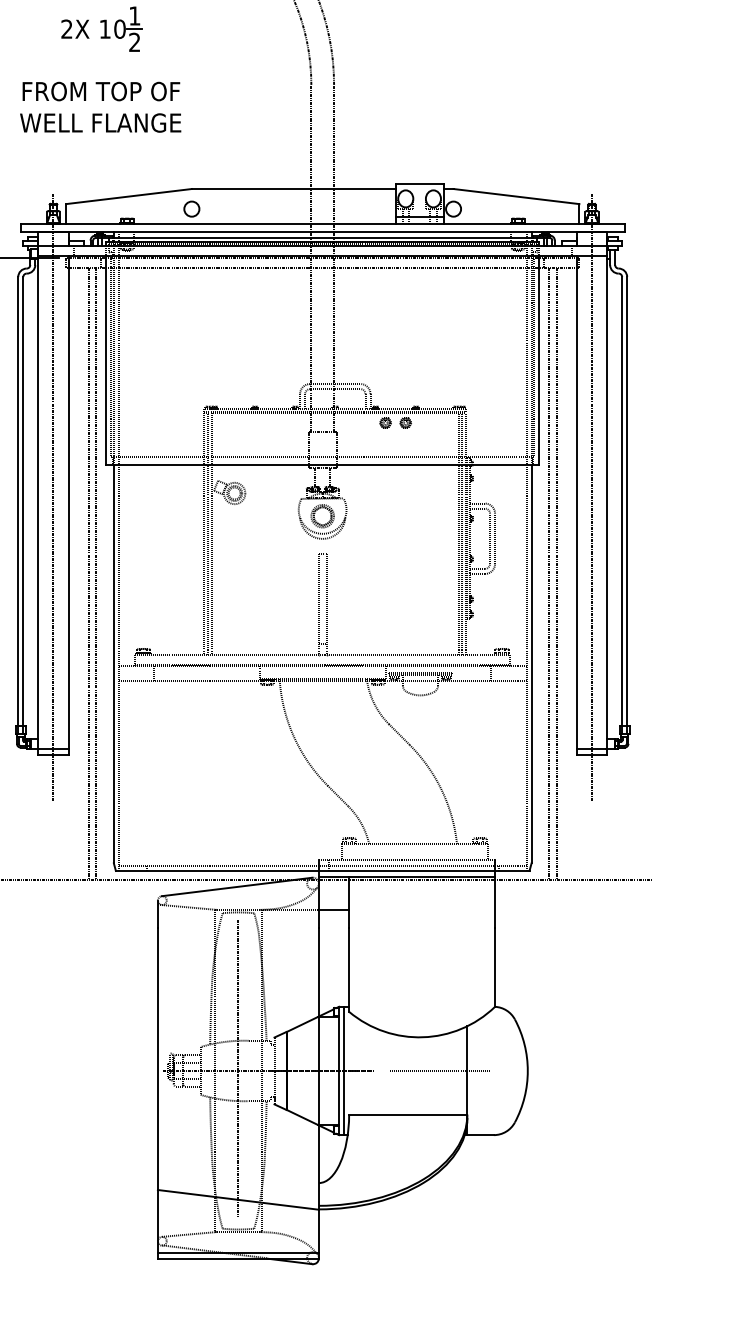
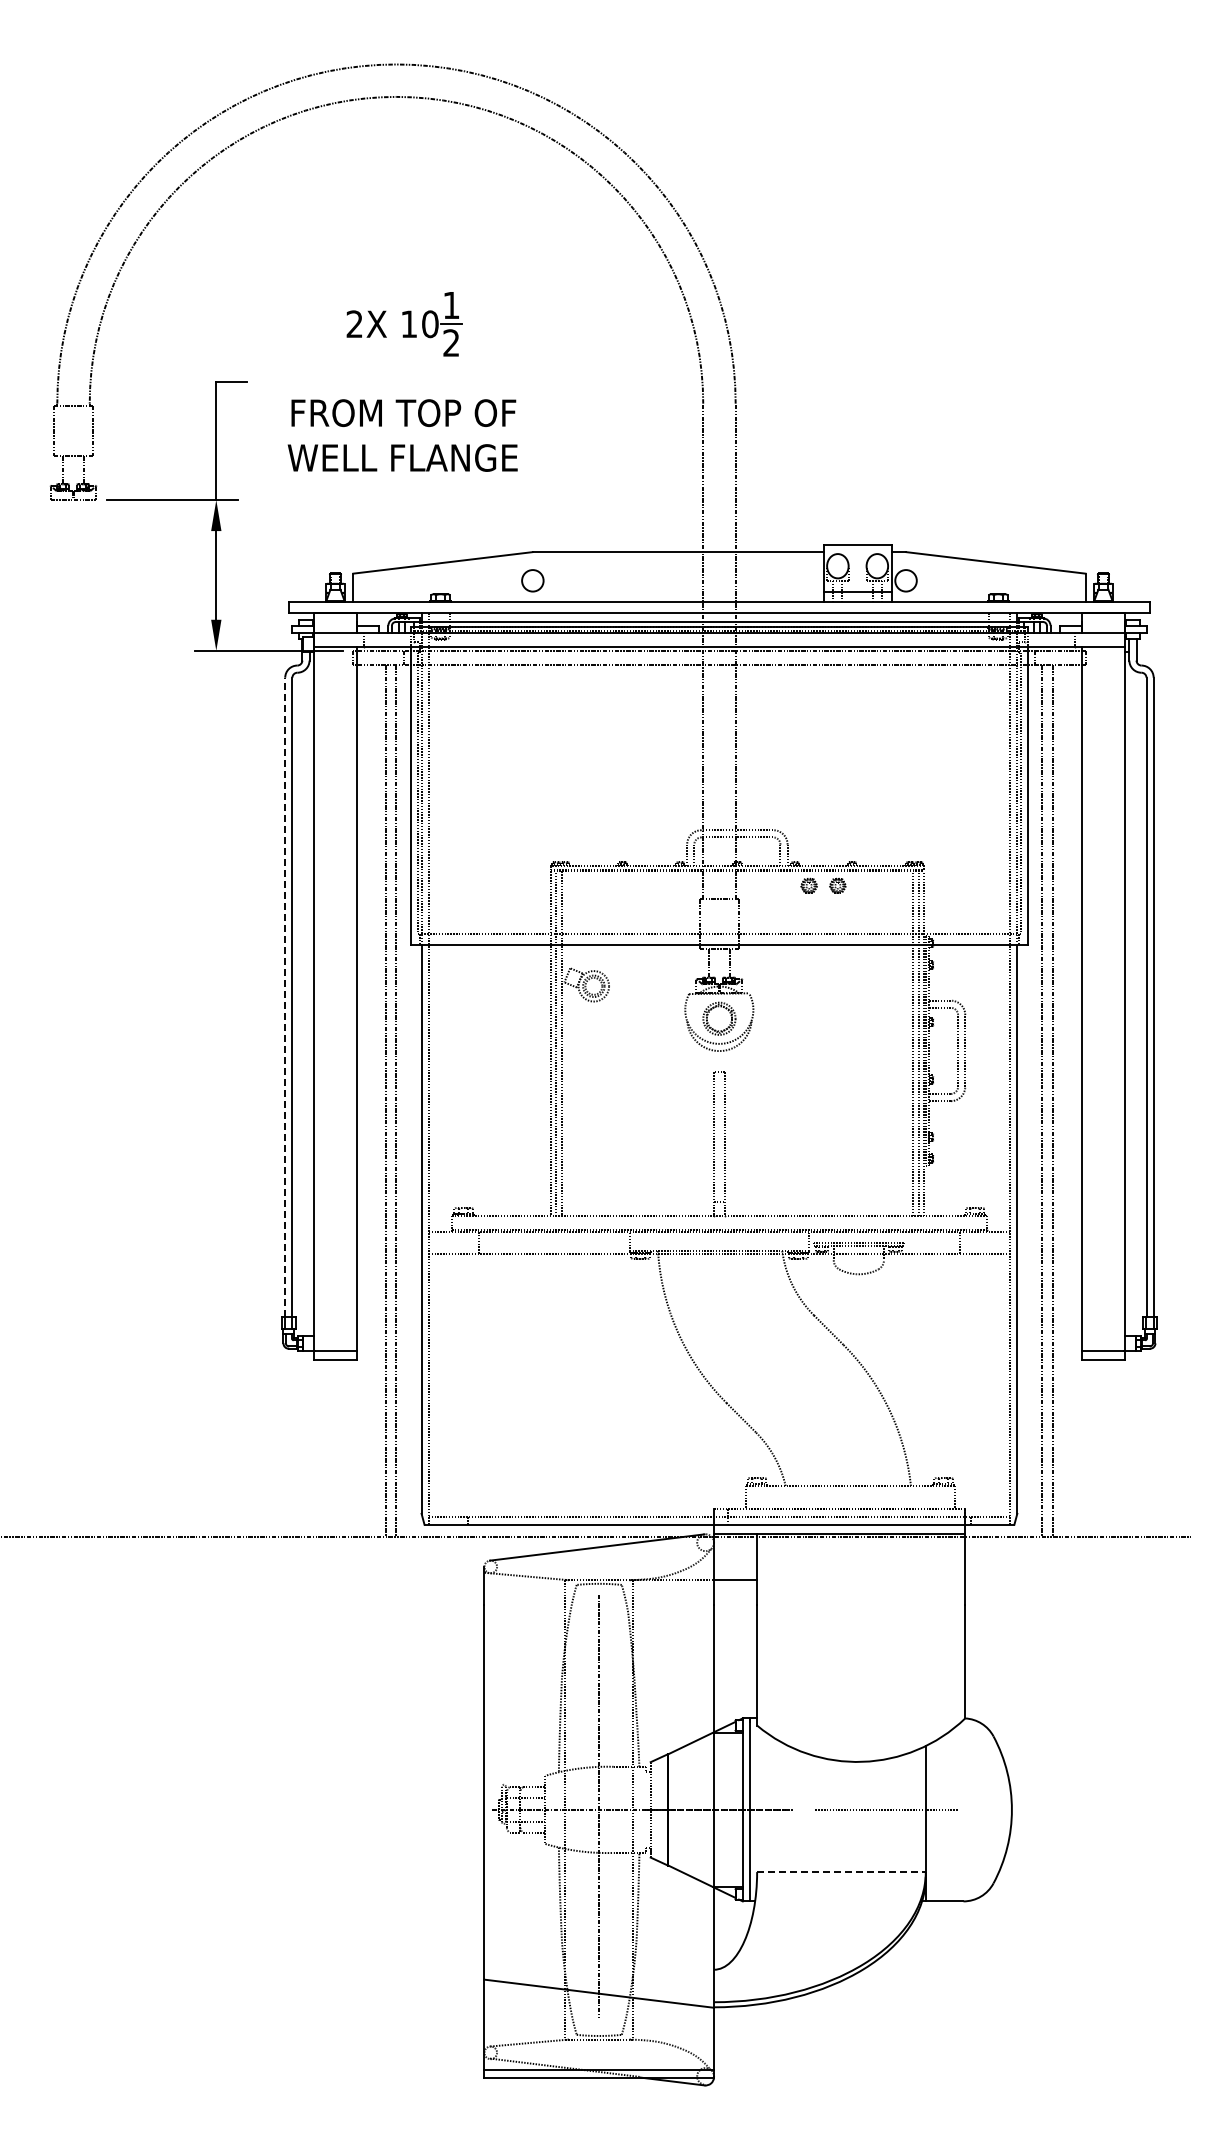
line: (53, 497) -> (335, 992), removed
line: (592, 497) -> (1103, 992), removed
line: (18, 501) -> (285, 997), solid -> dashed
line: (408, 1114) -> (841, 1872), solid -> dashed

